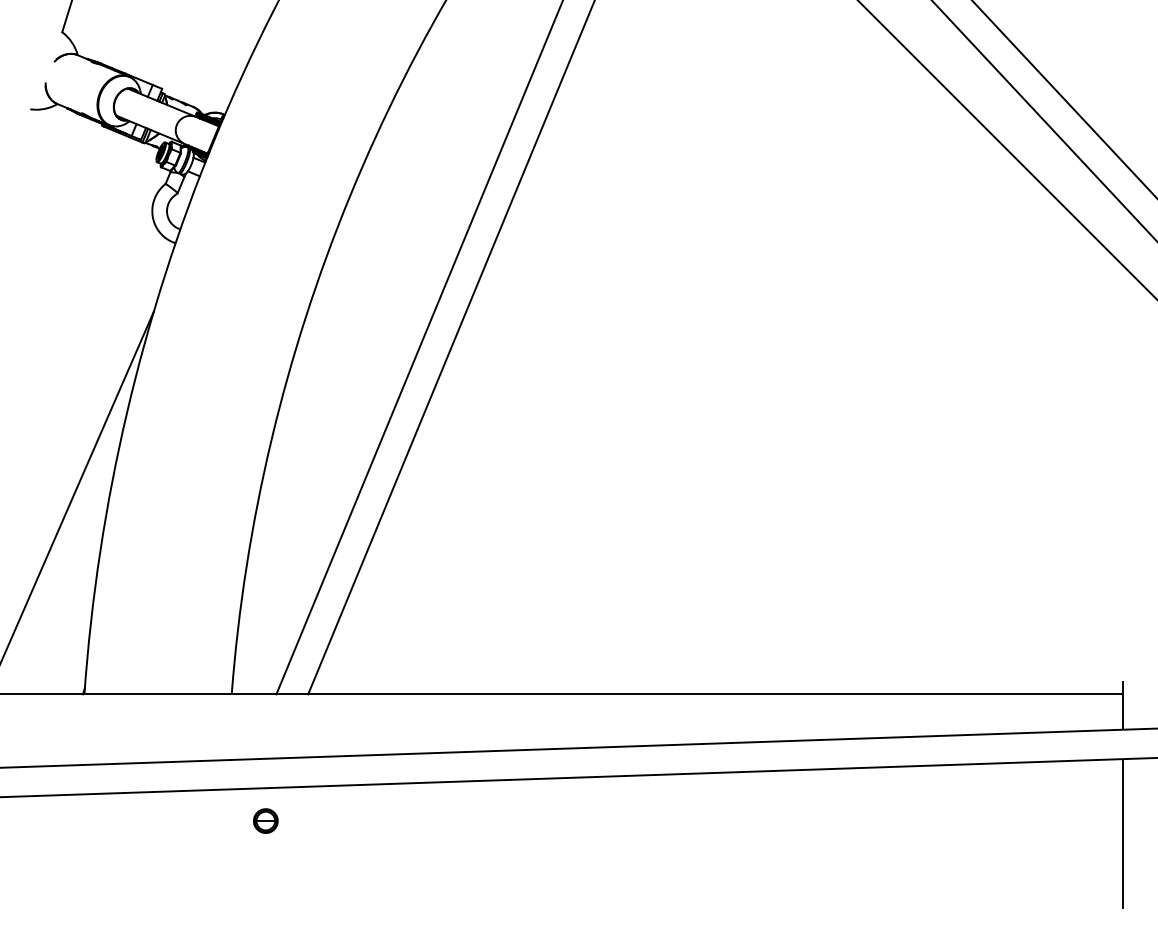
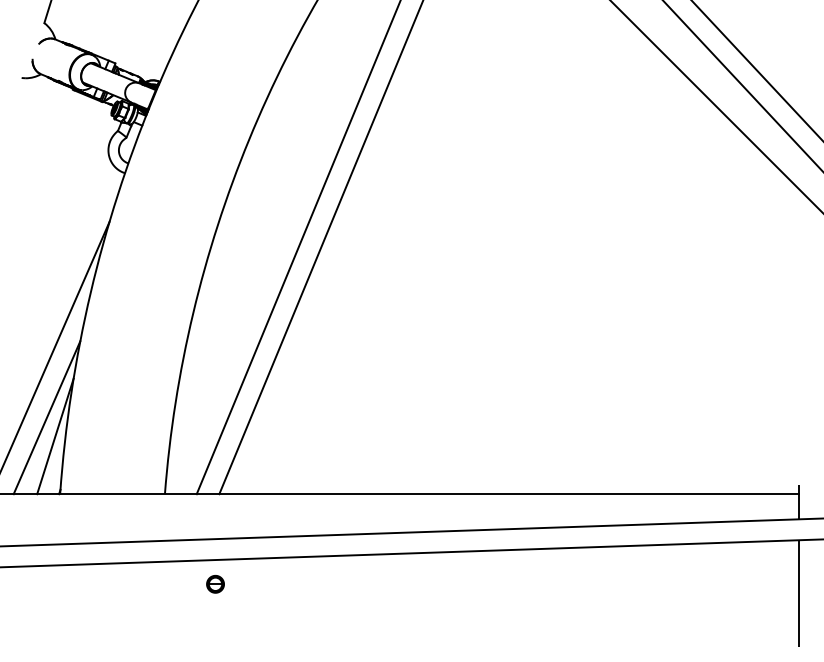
line: (65, 586) -> (46, 417), added
line: (77, 613) -> (55, 436), added
part: (265, 820) -> (215, 583), moved

